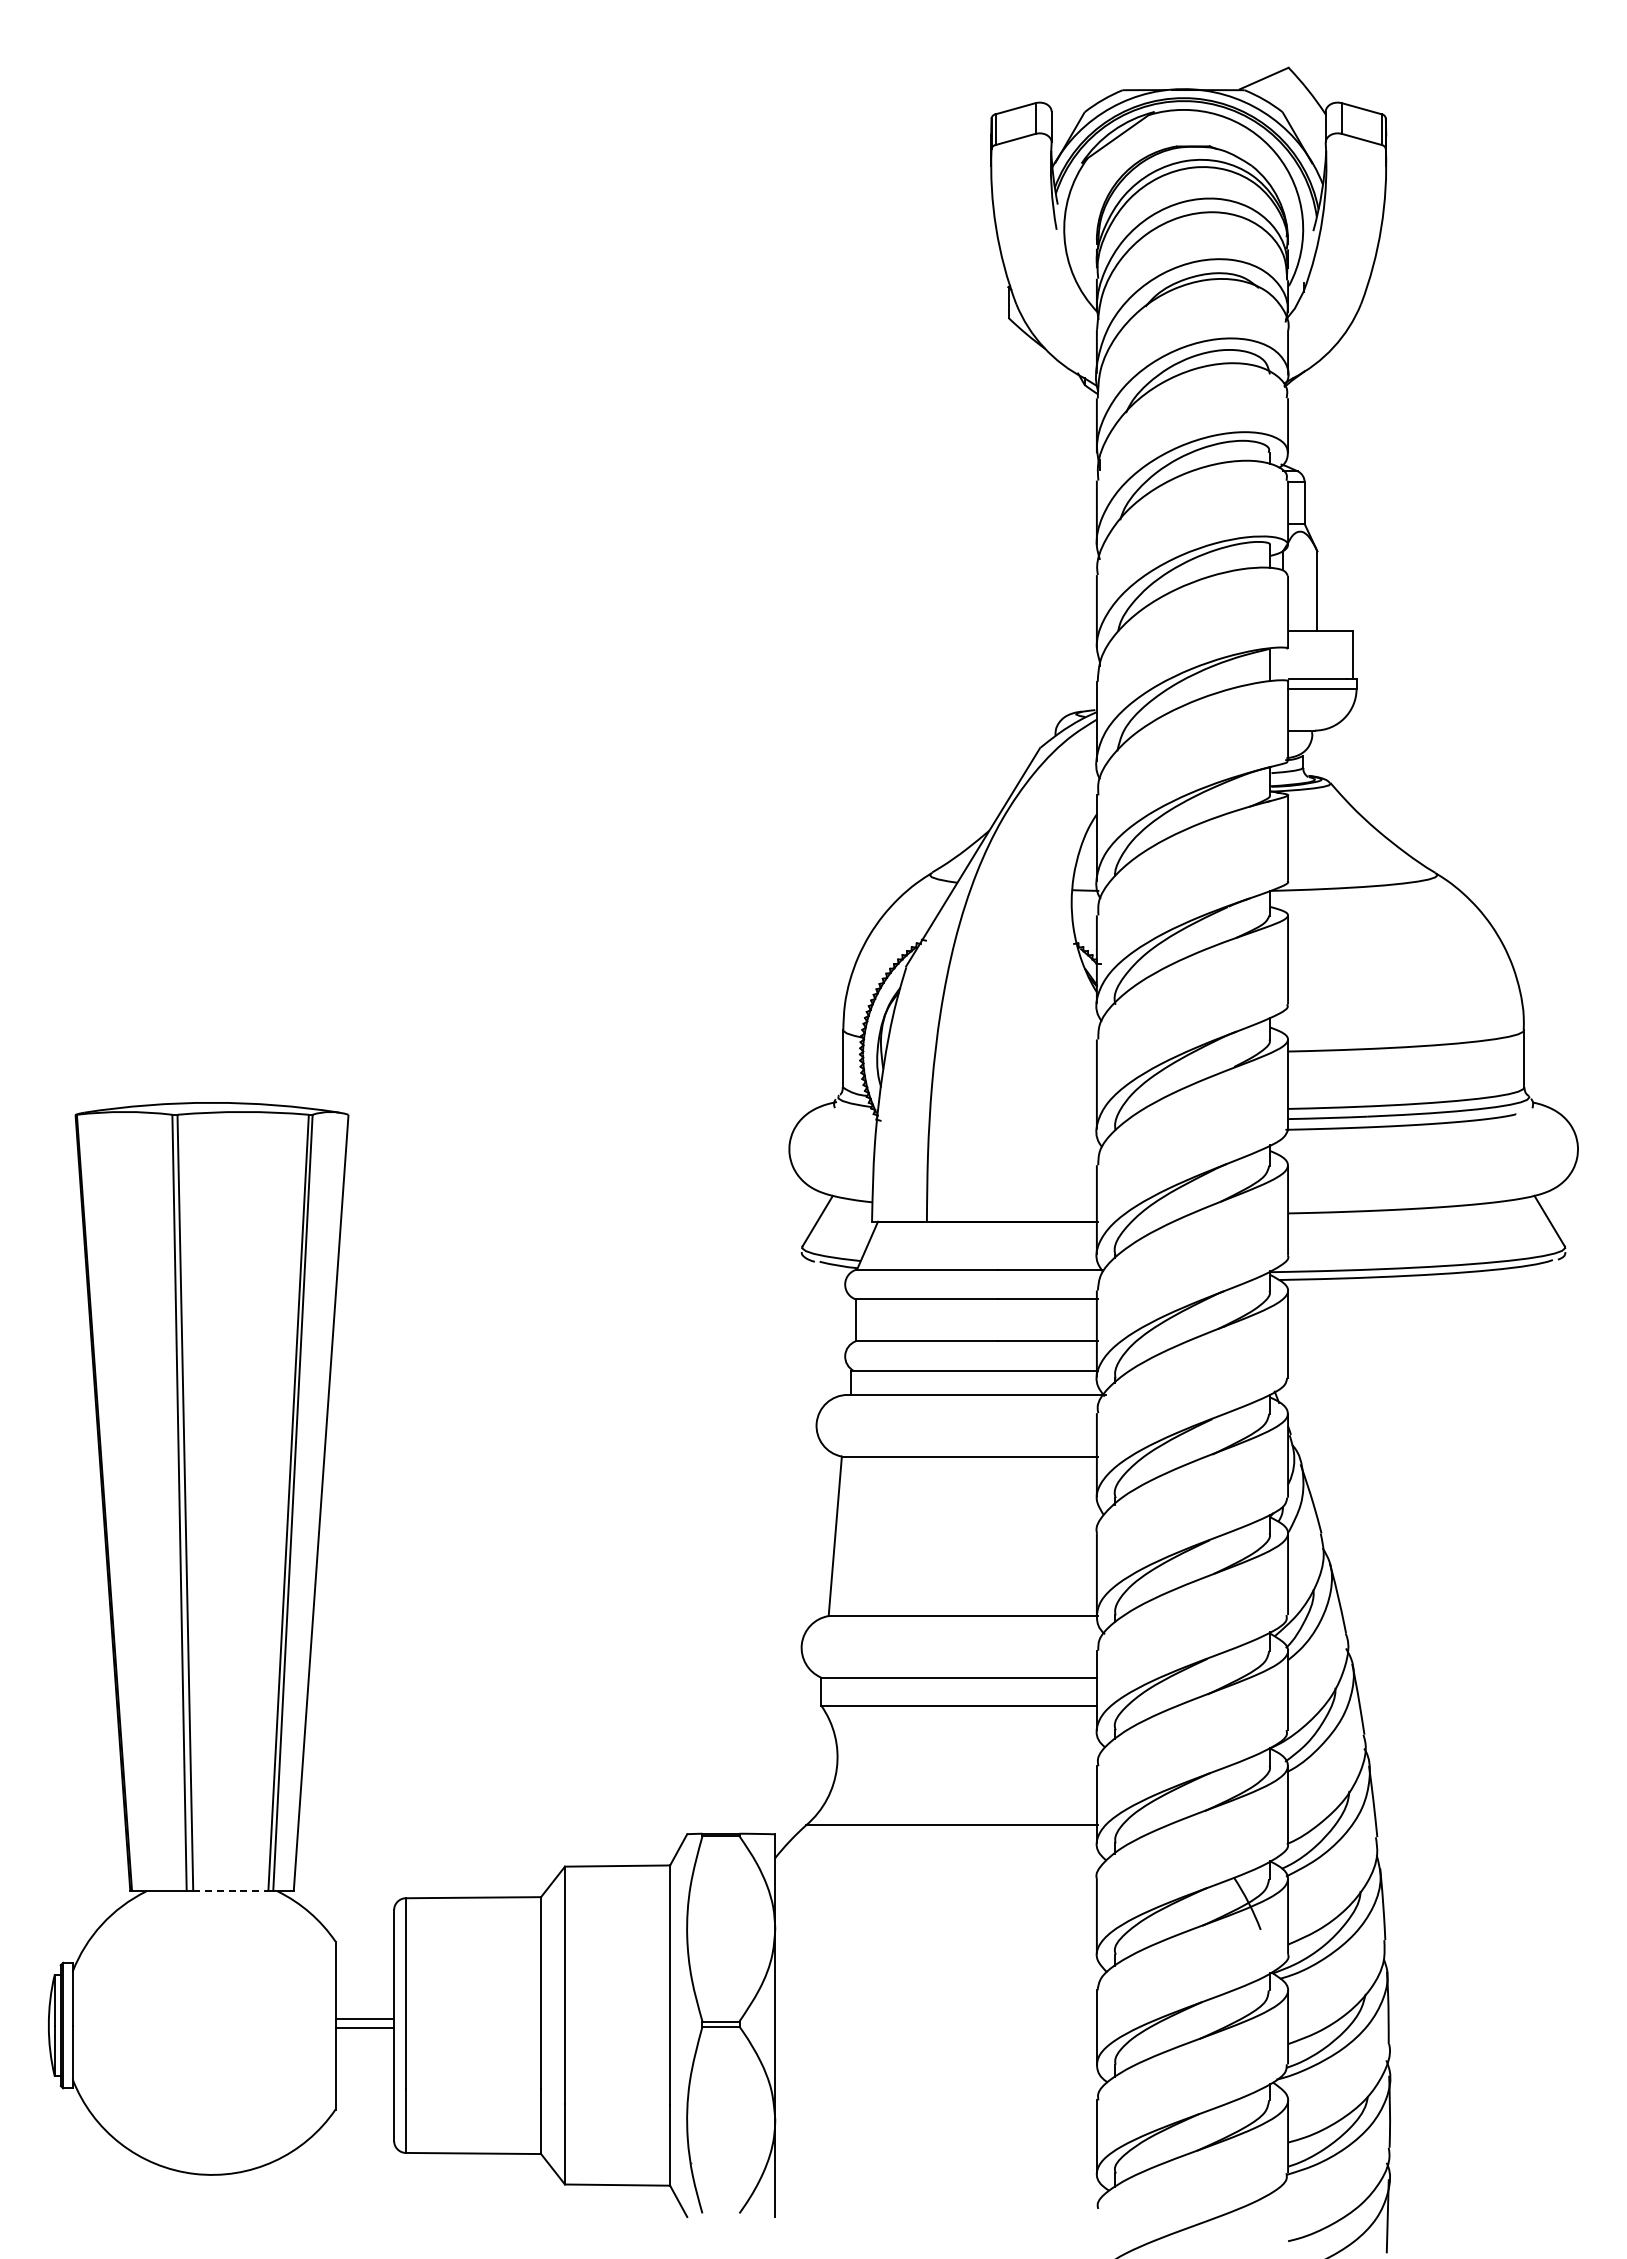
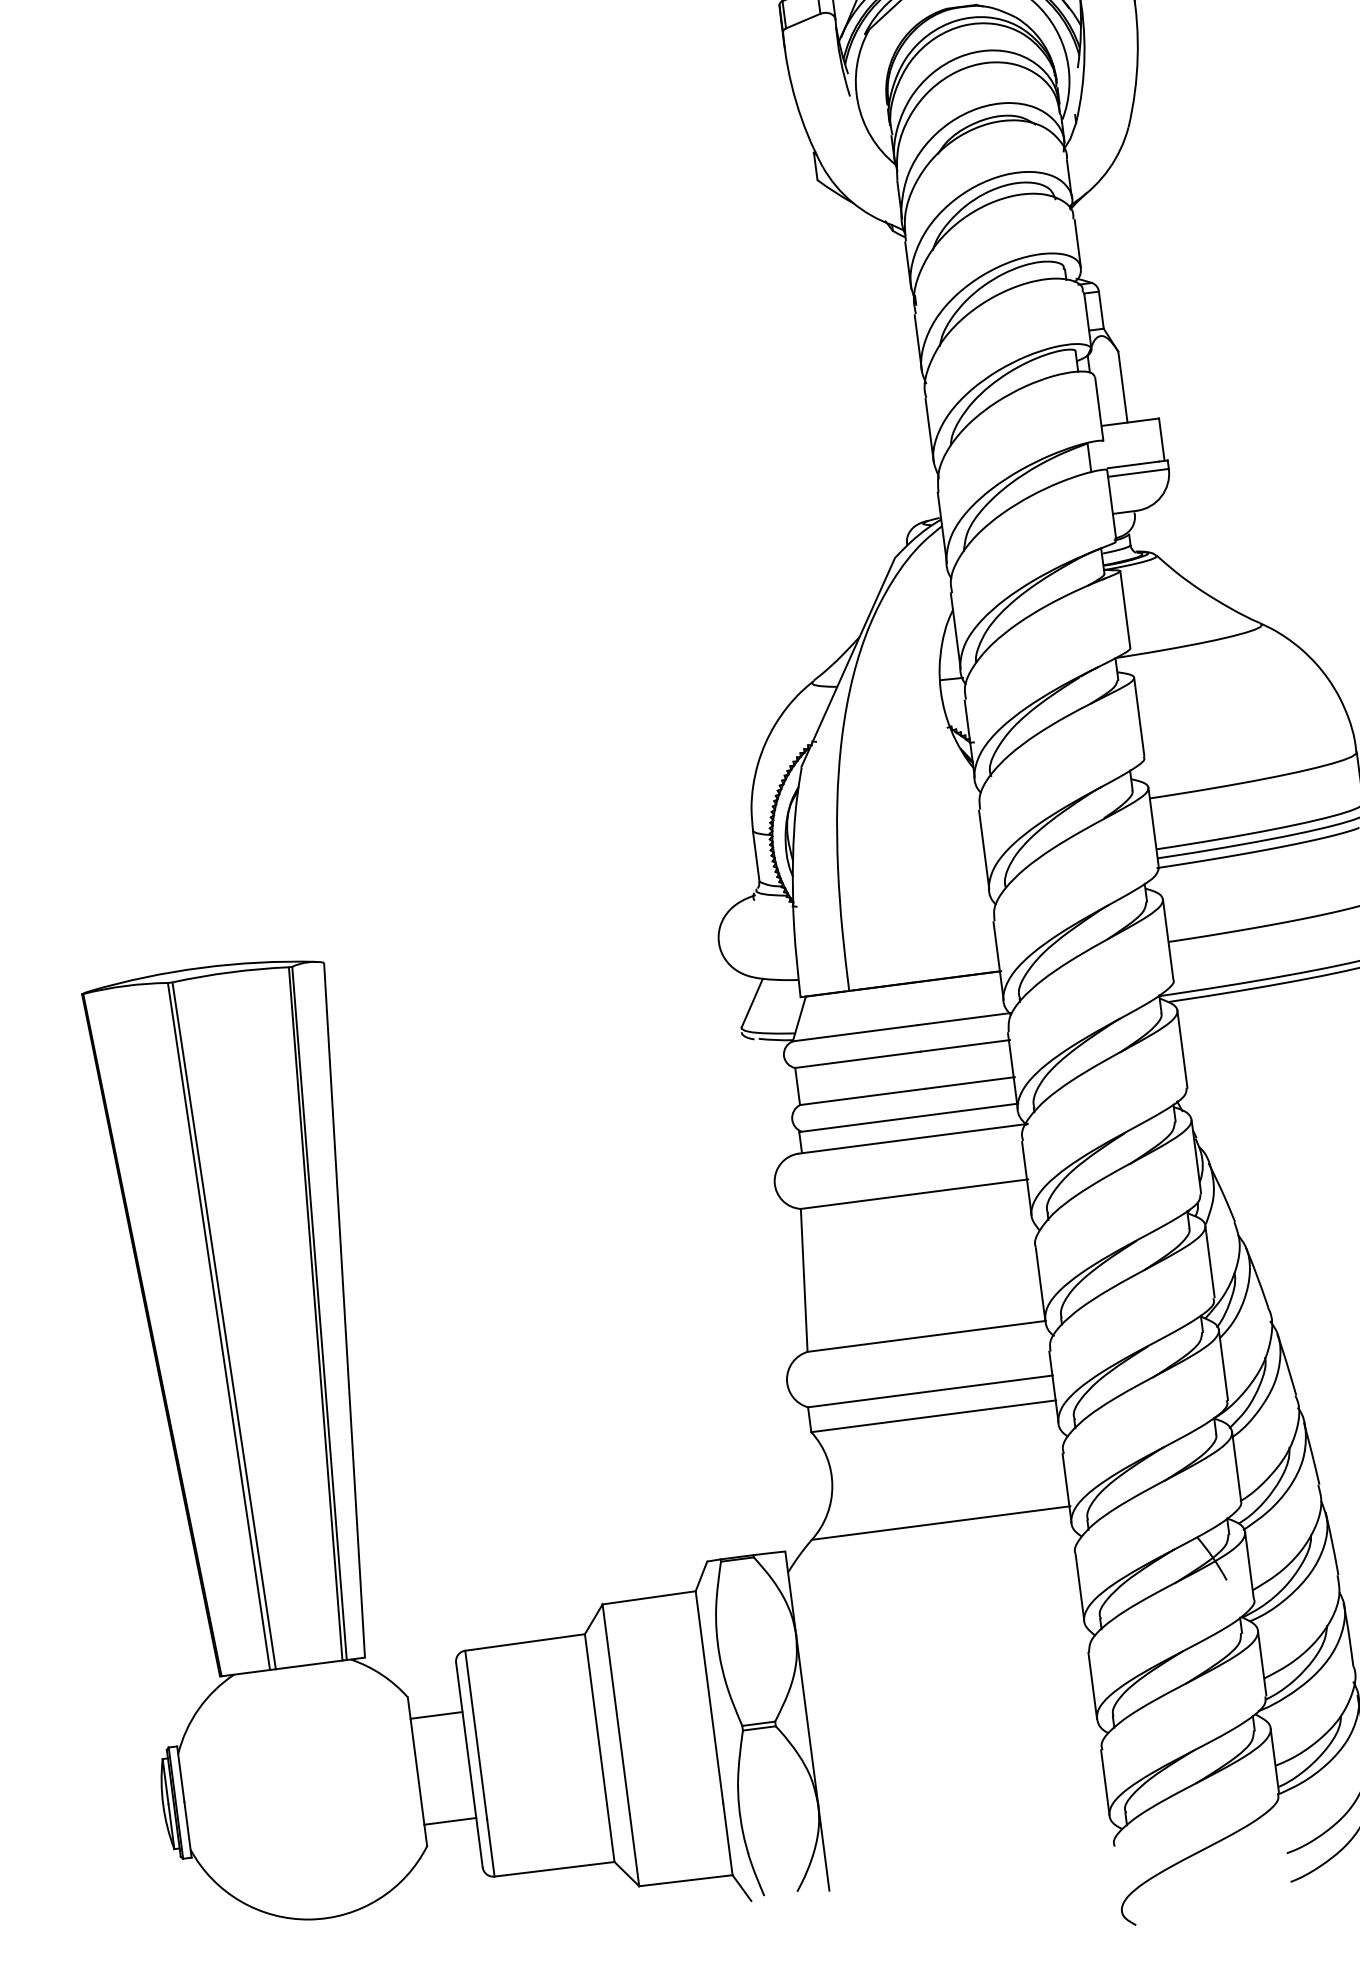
line: (230, 1891) -> (308, 1664), dashed -> solid
line: (364, 2019) -> (450, 1821), moved
line: (364, 2027) -> (436, 1715), moved

